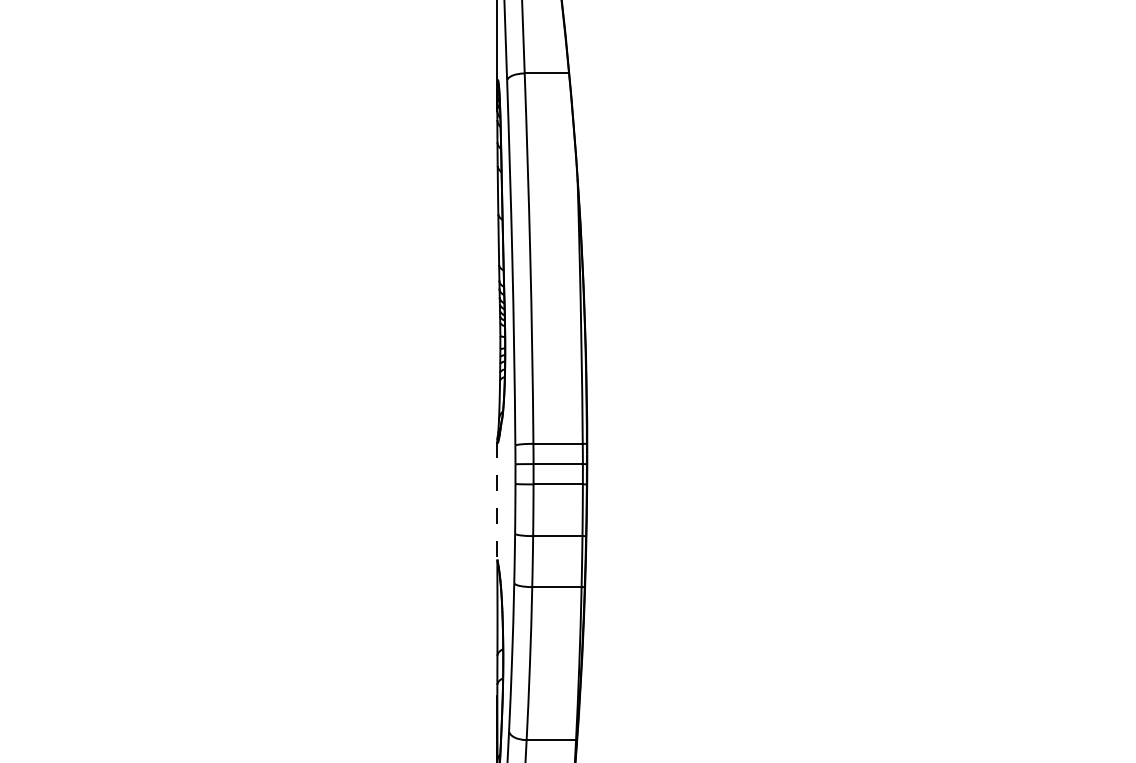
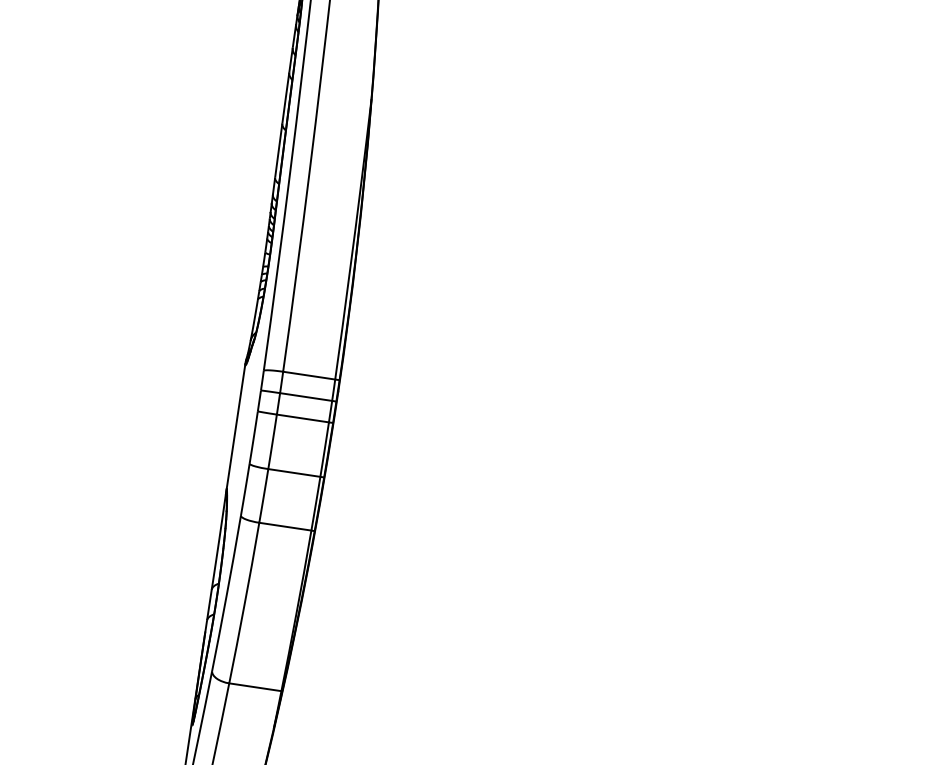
line: (497, 503) -> (235, 429), dashed -> solid

